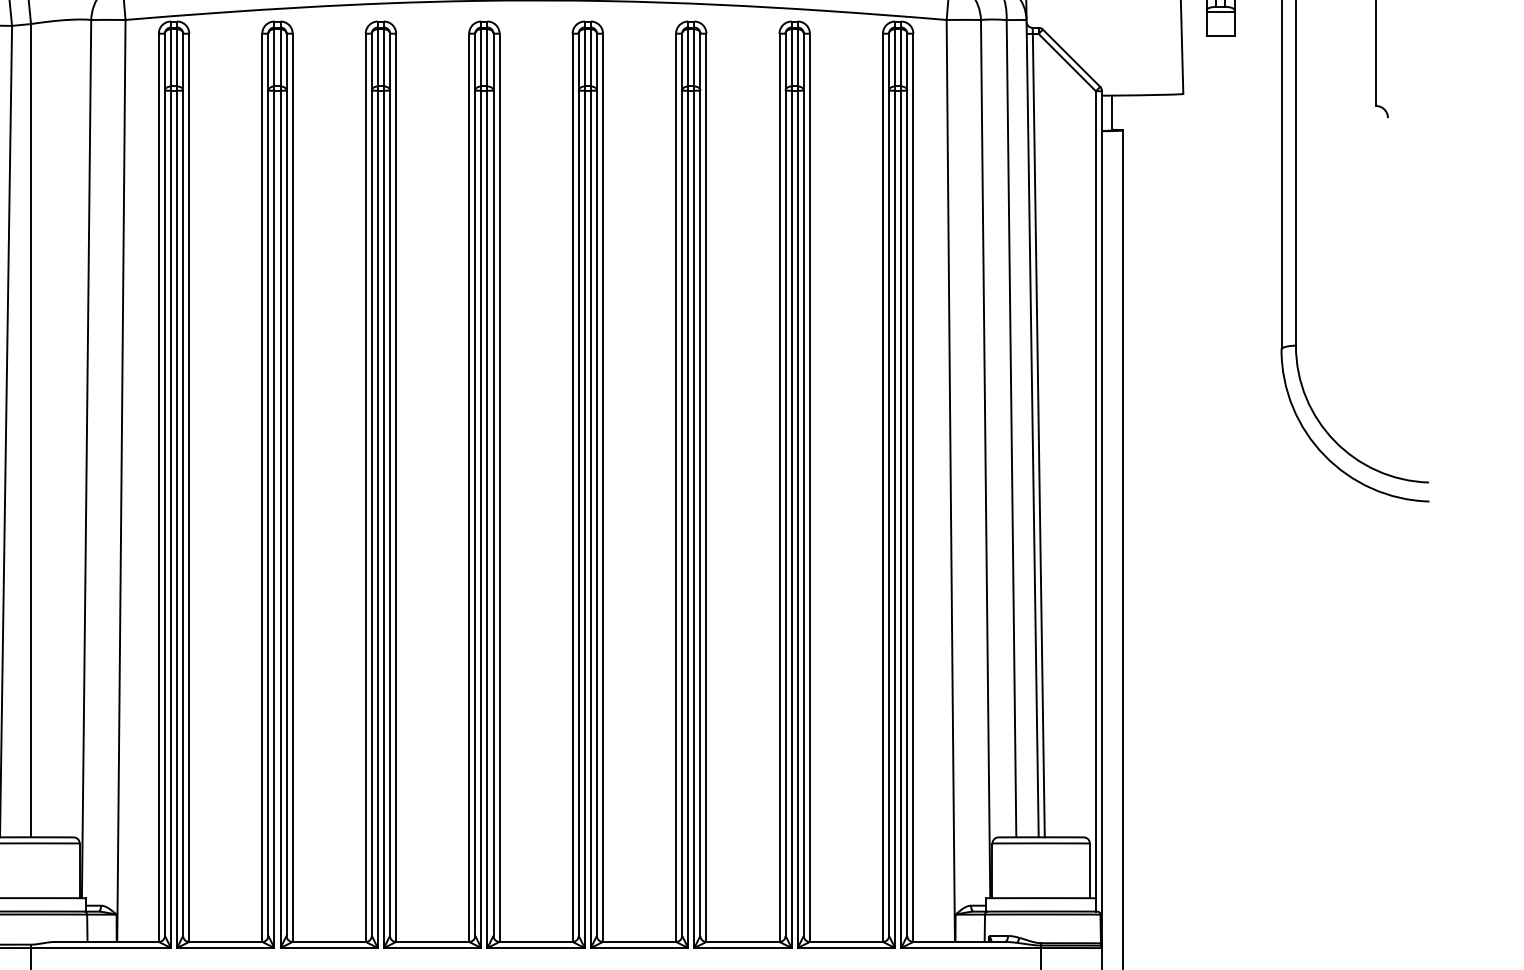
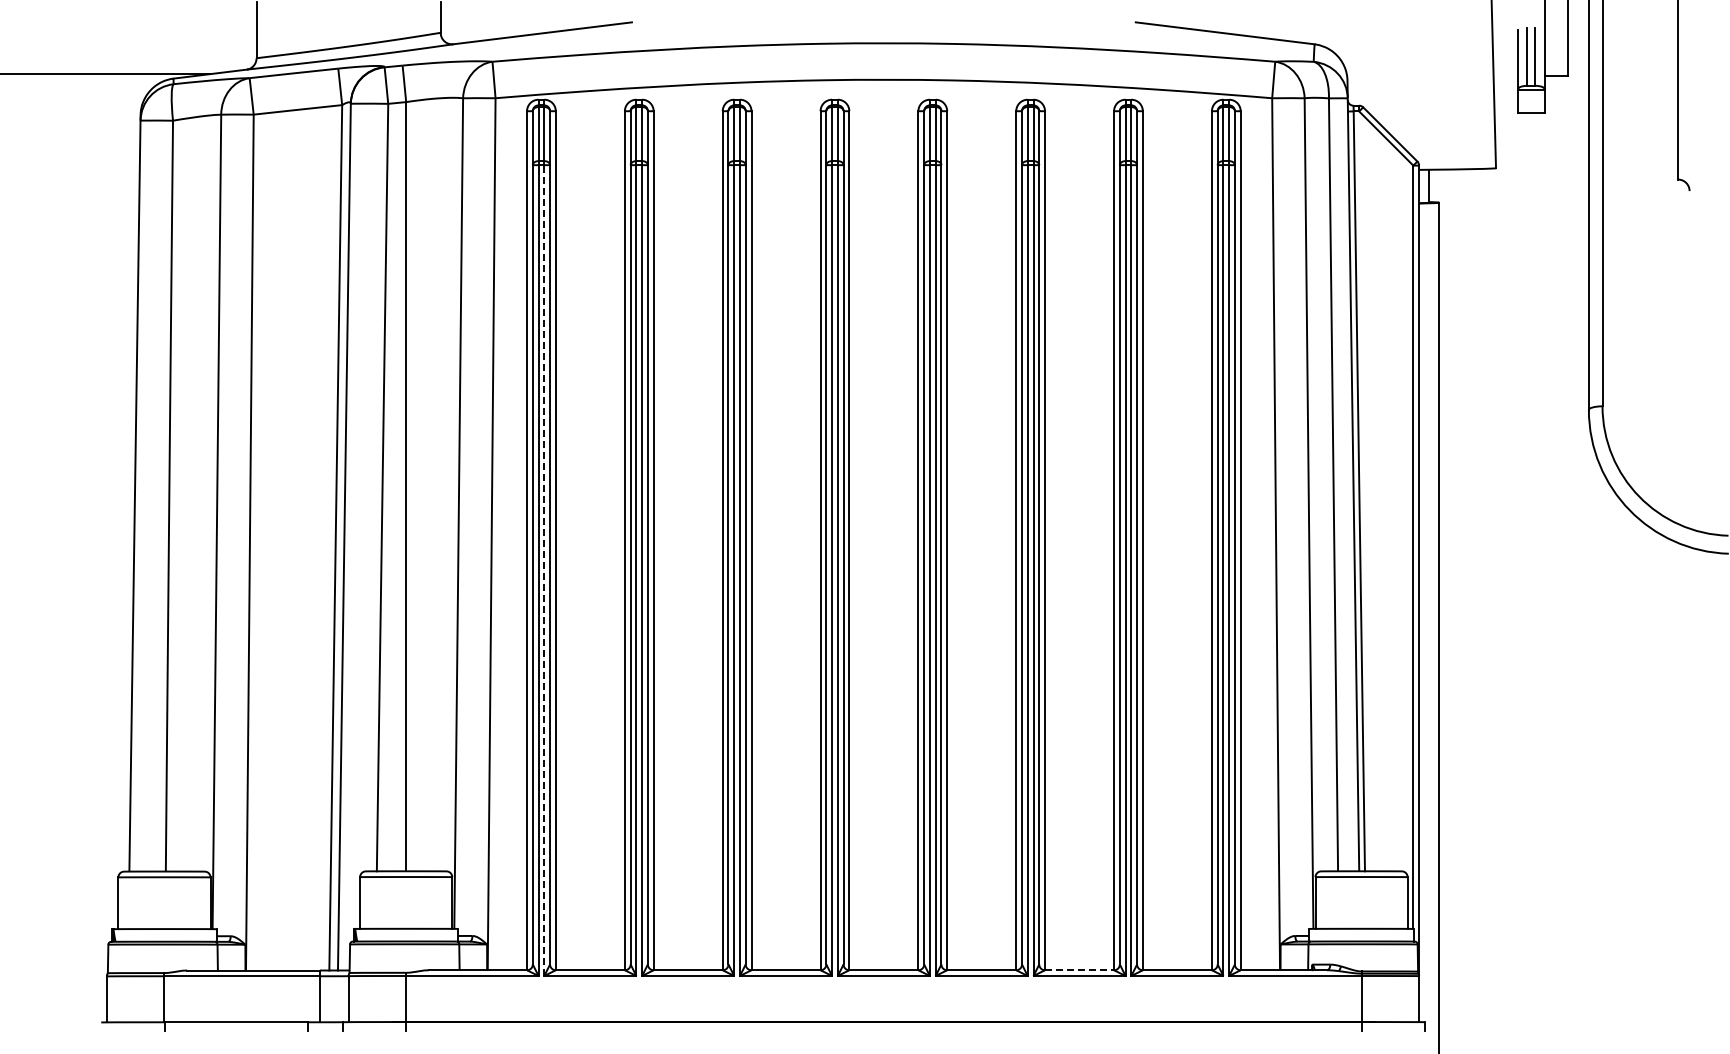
line: (177, 519) -> (544, 570), solid -> dashed
line: (742, 942) -> (1079, 970), solid -> dashed

